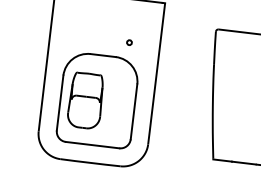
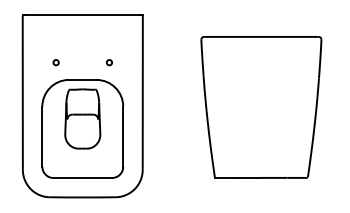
circle: (80, 36) -> (55, 62), added
part: (85, 100) -> (82, 118), moved

